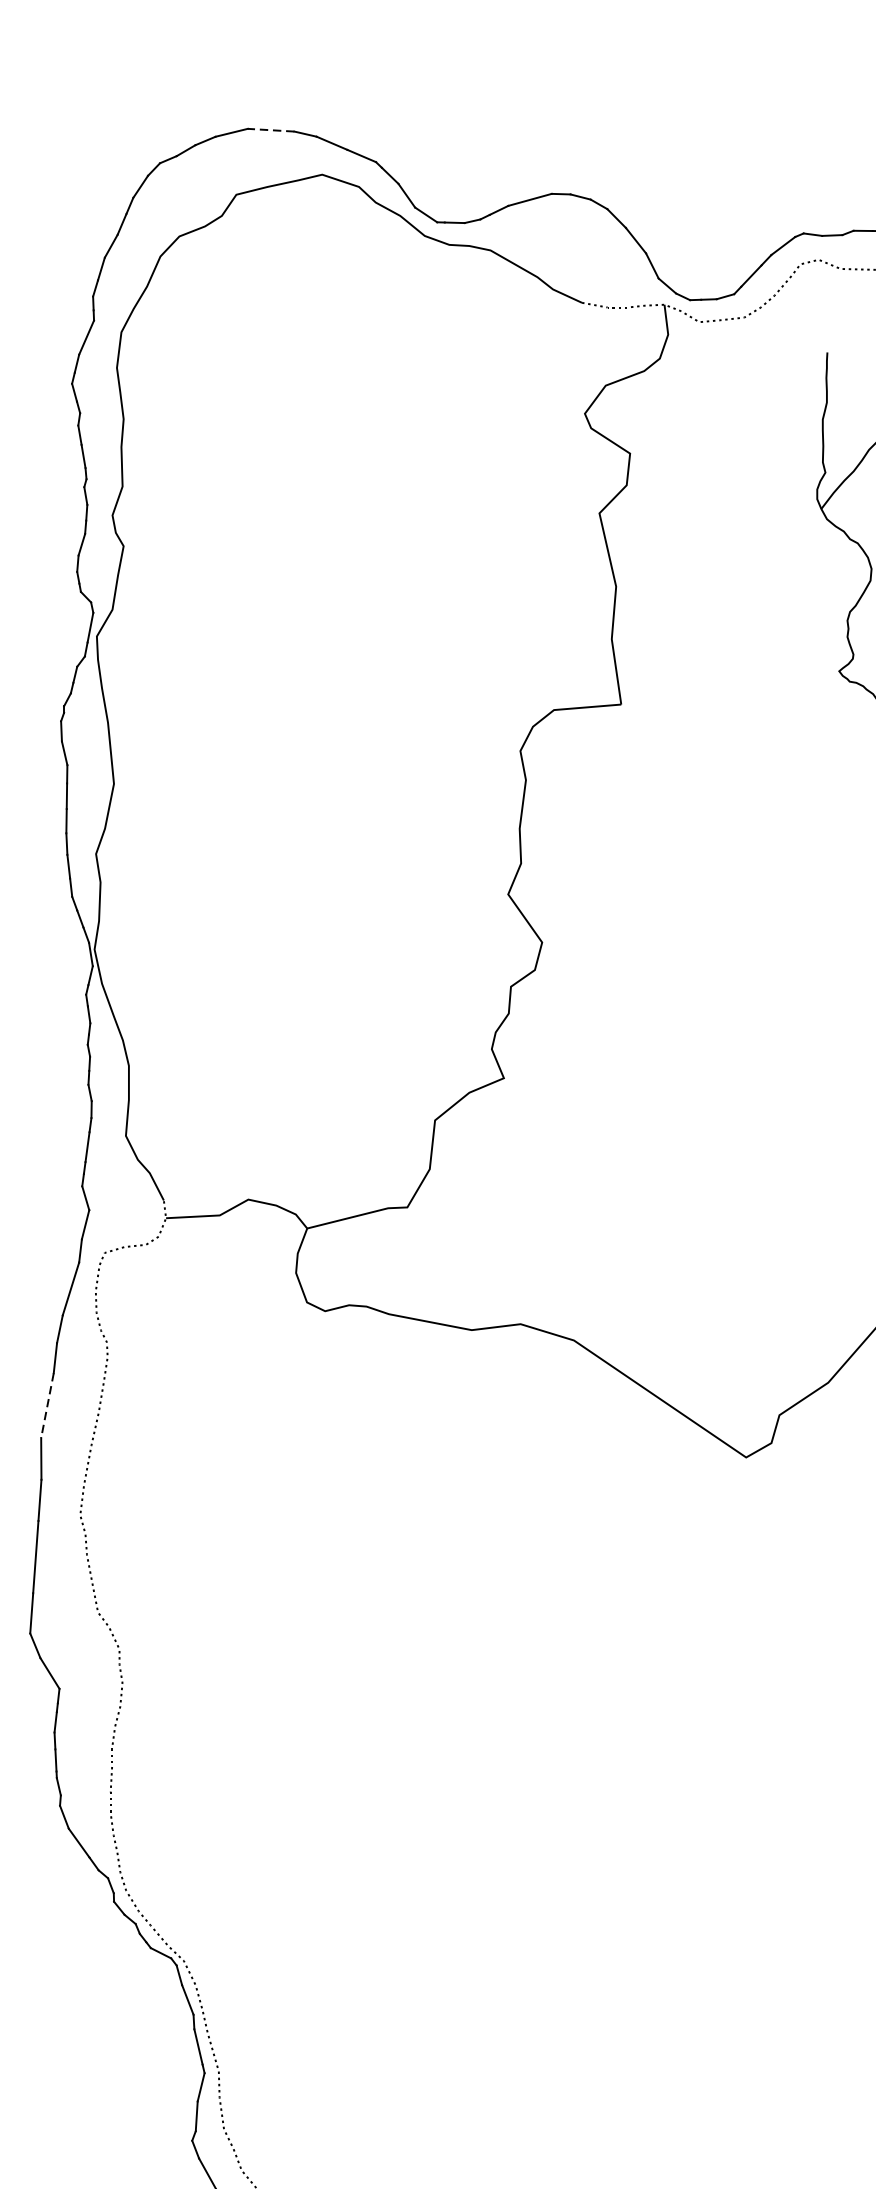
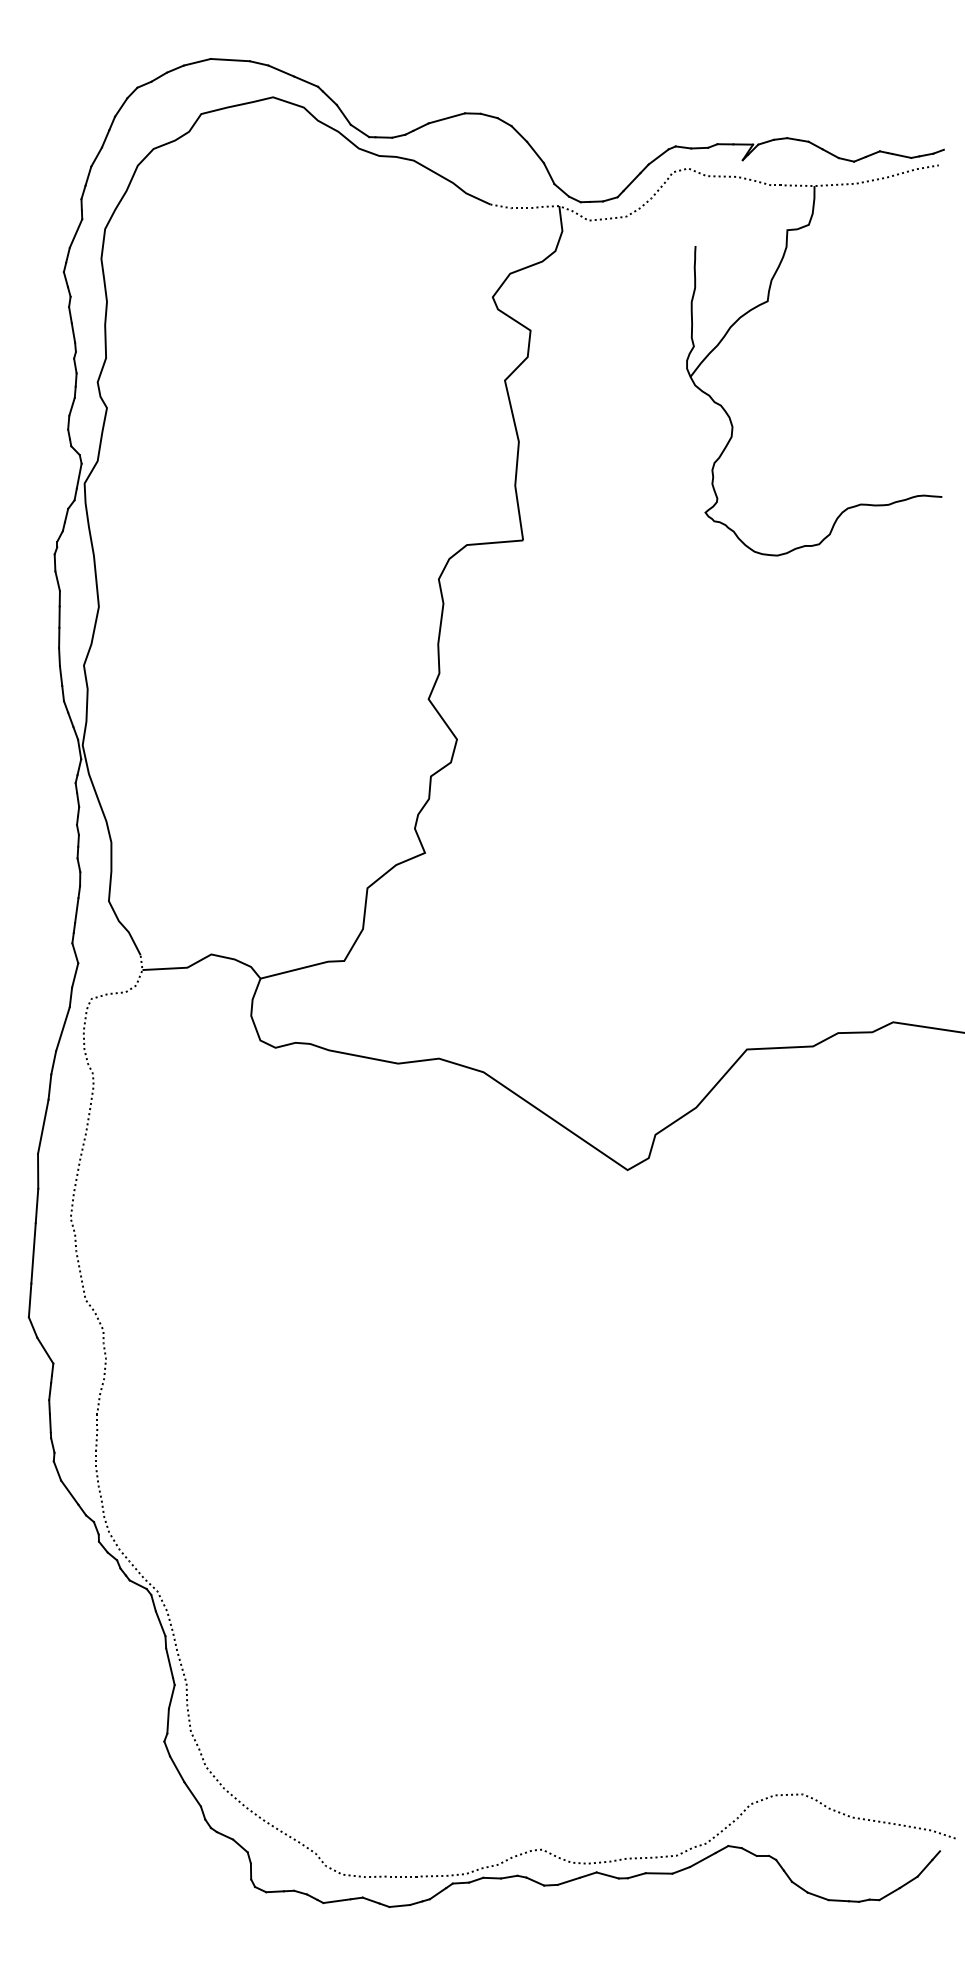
line: (271, 130) -> (230, 60), dashed -> solid
line: (47, 1405) -> (43, 1126), dashed -> solid

